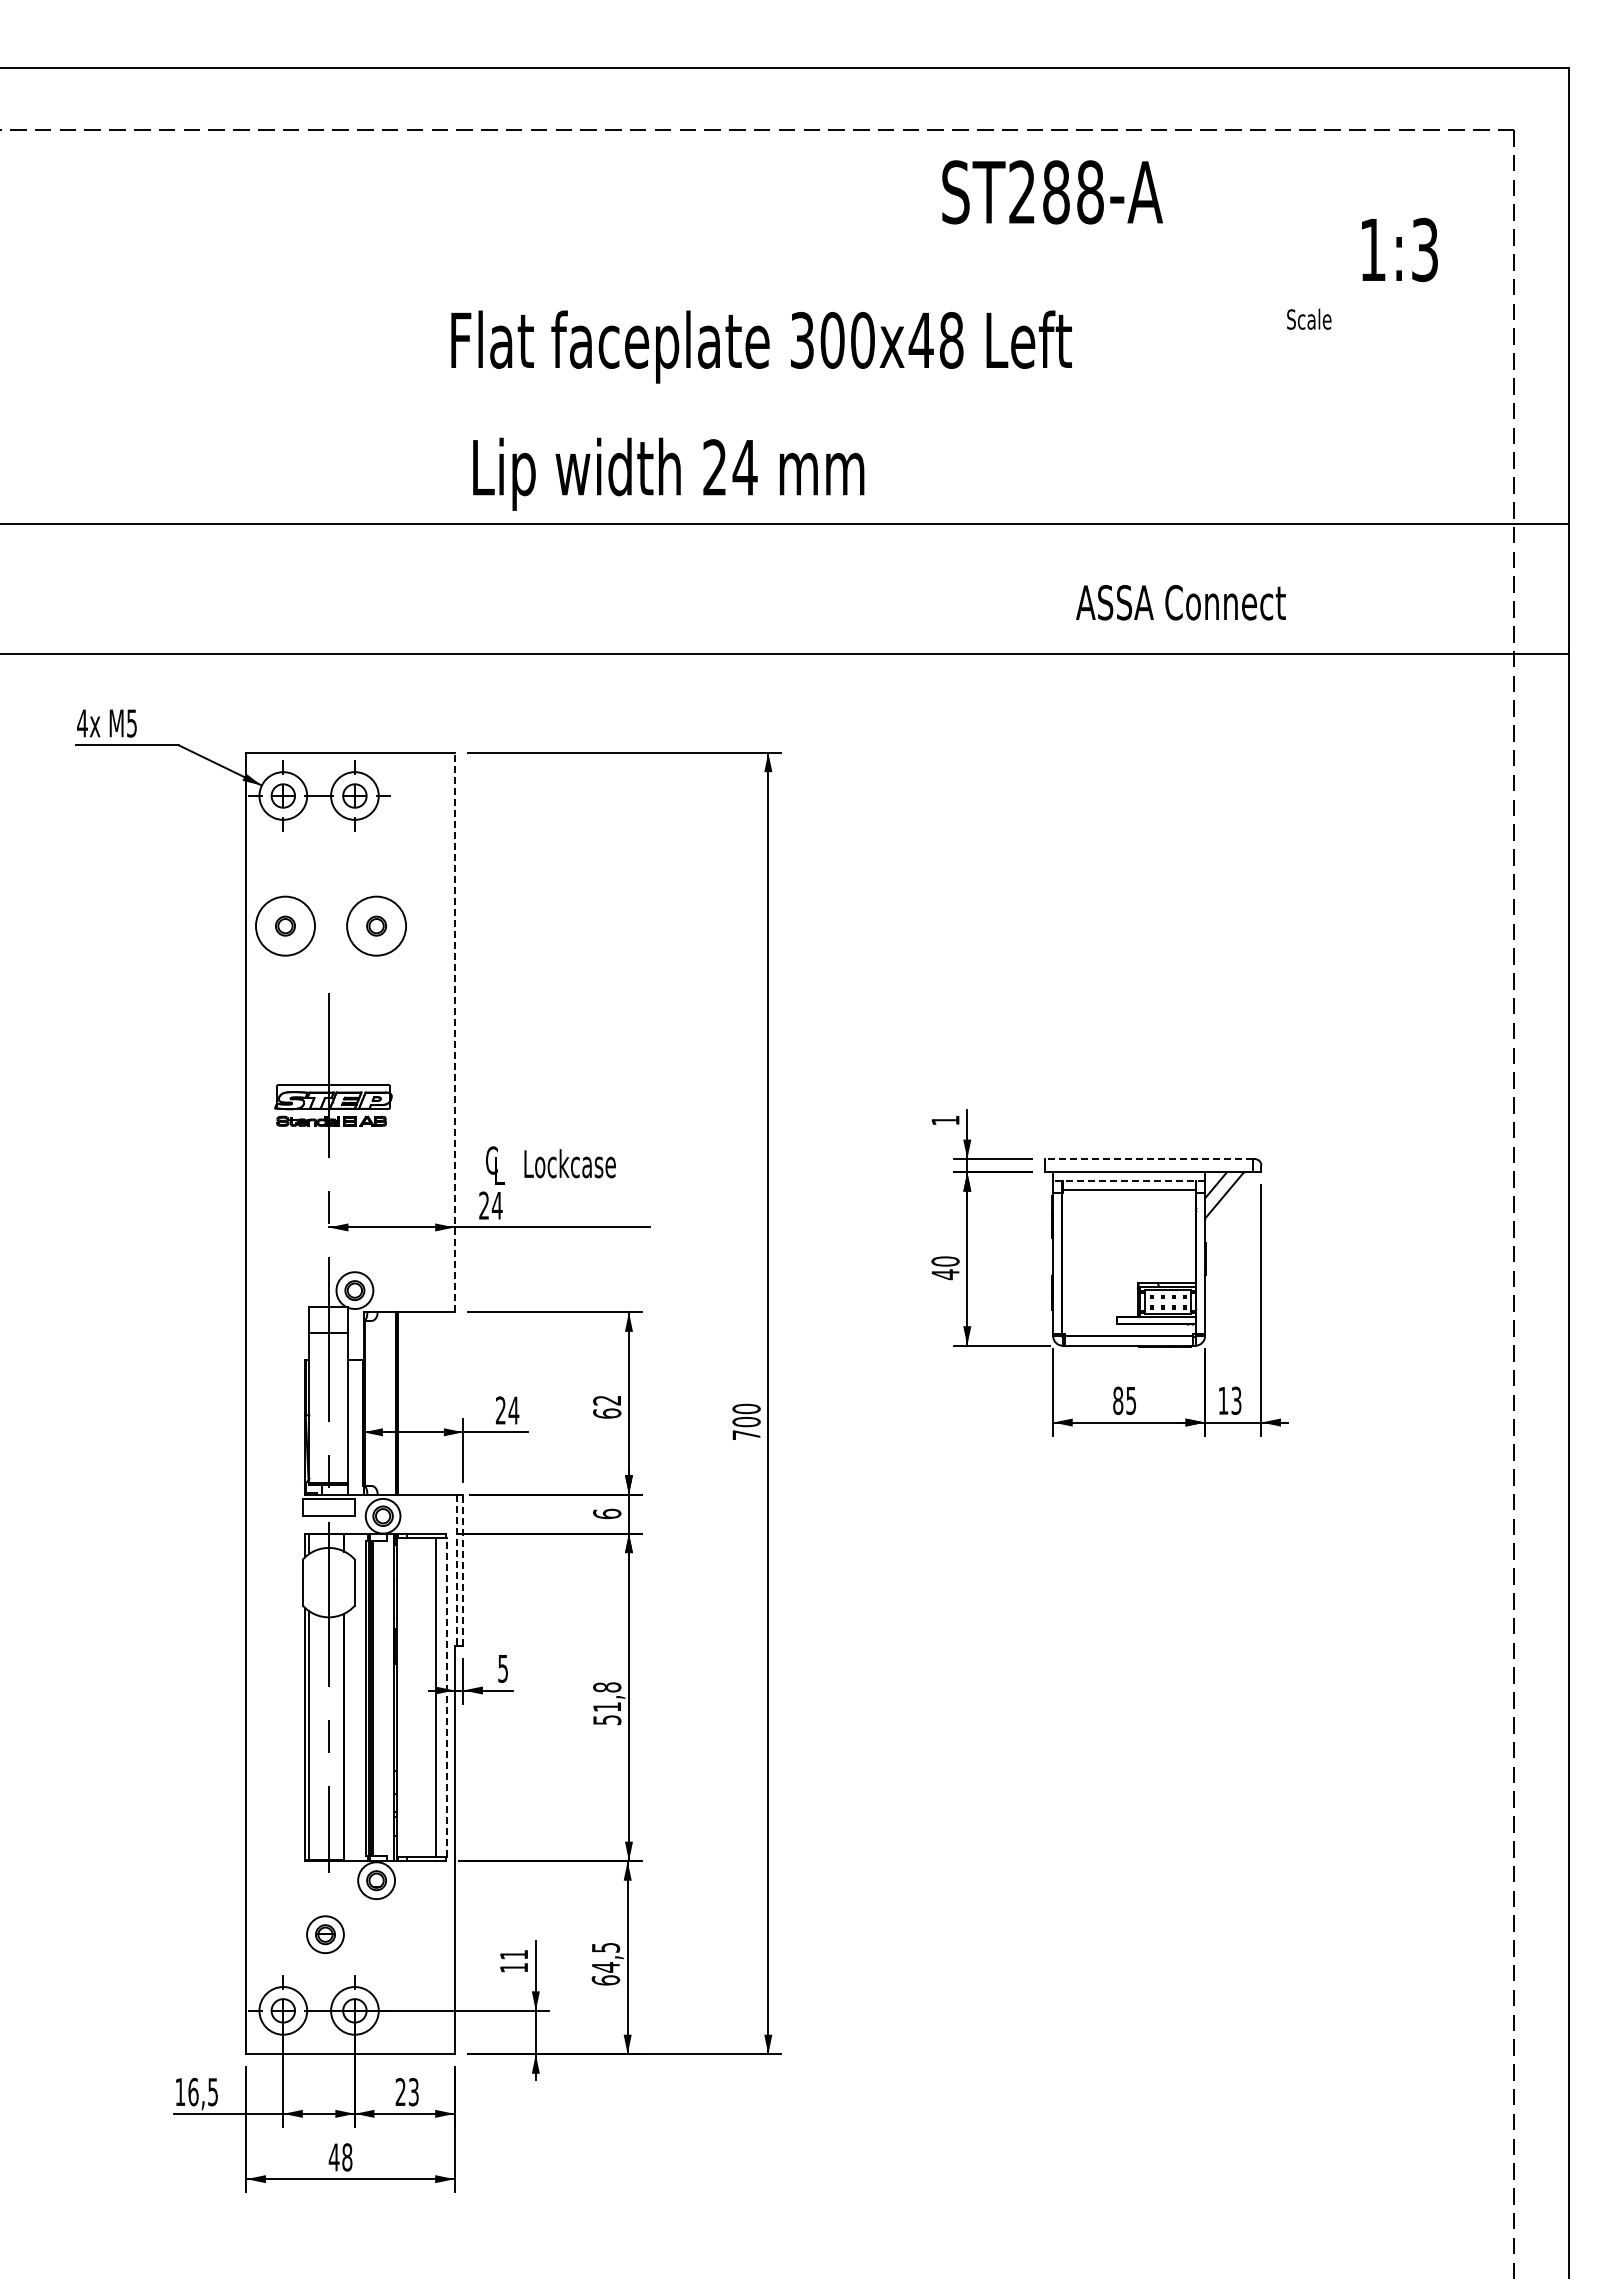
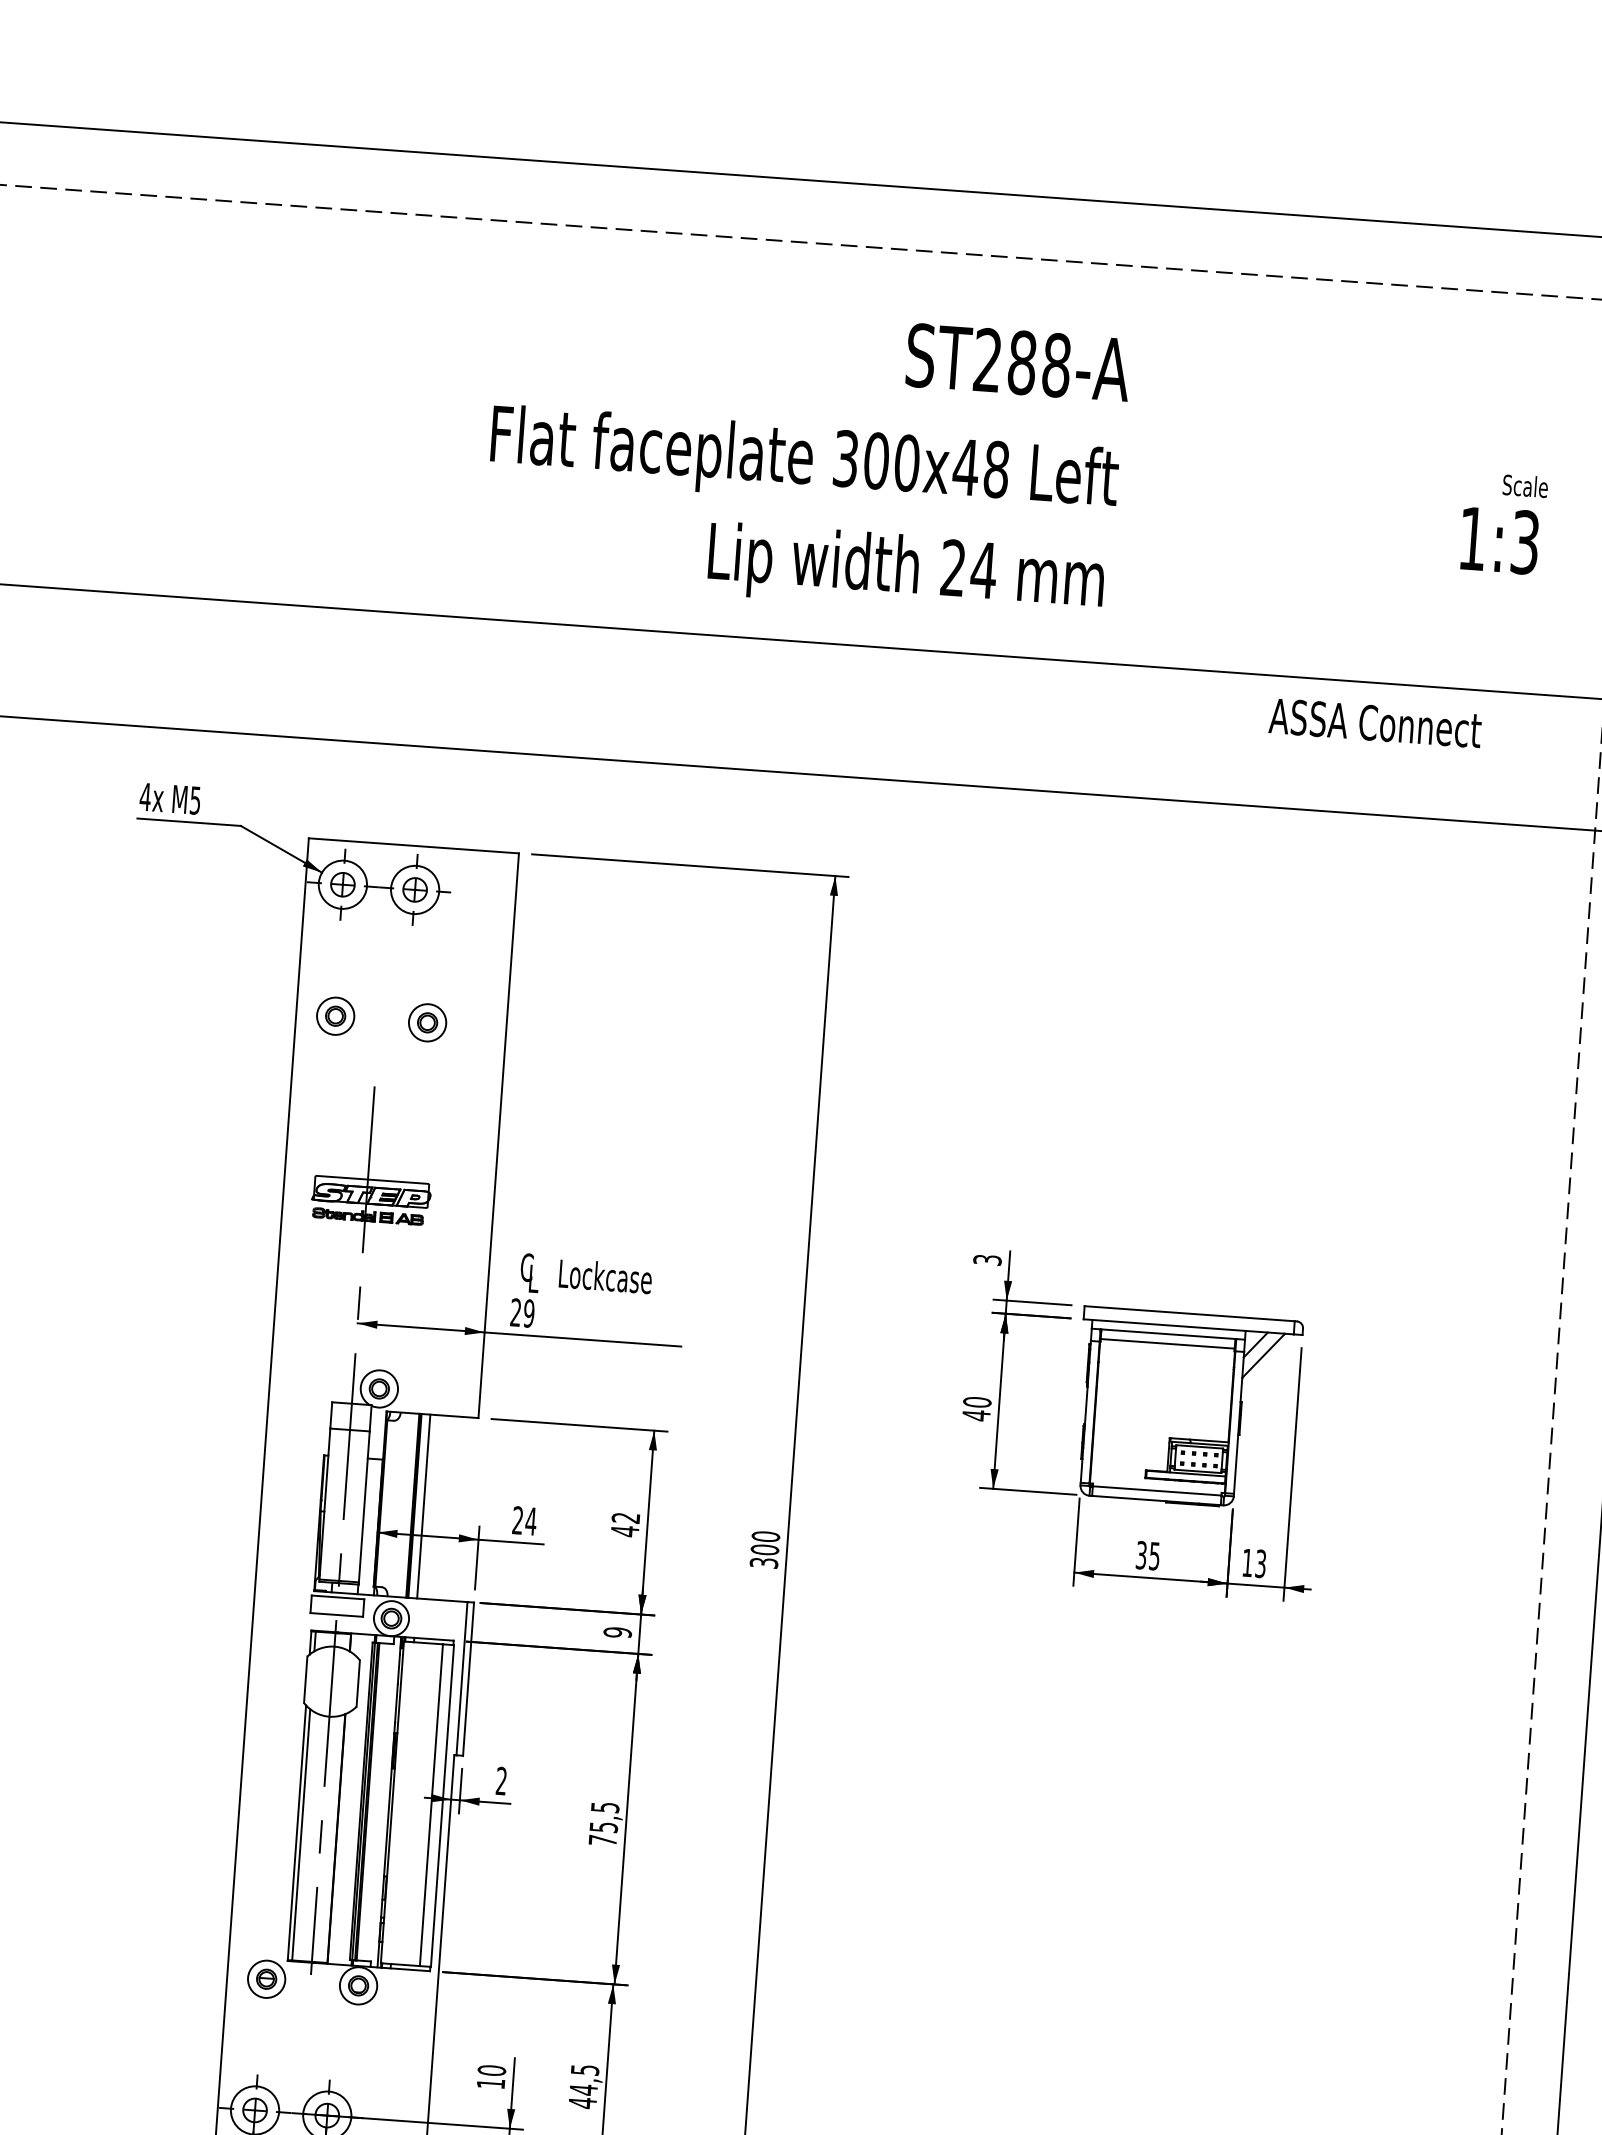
text: (1052, 192) -> (1018, 362), moved
text: (1399, 249) -> (1499, 540), moved
text: (1309, 318) -> (1525, 485), moved
text: (761, 346) -> (804, 462), moved
text: (668, 473) -> (906, 570), moved
text: (1180, 602) -> (1374, 722), moved
circle: (285, 925) -> (335, 1015), size x0.62
circle: (376, 925) -> (427, 1022), size x0.62
line: (454, 1032) -> (498, 1135), dashed -> solid
text: (945, 1120) -> (987, 1260), 1 -> 3
line: (1148, 1159) -> (1189, 1314), dashed -> solid
line: (1129, 1180) -> (1168, 1333), dashed -> solid
text: (496, 1205) -> (528, 1313), 24 -> 29
text: (1118, 1400) -> (1141, 1555), 85 -> 35
line: (406, 1403) -> (423, 1506), added
text: (607, 1413) -> (625, 1531), 62 -> 42
text: (746, 1435) -> (763, 1563), 700 -> 300
text: (607, 1513) -> (618, 1632), 6 -> 9
line: (456, 1570) -> (461, 1678), dashed -> solid
line: (463, 1570) -> (468, 1679), dashed -> solid
text: (502, 1668) -> (500, 1780), 5 -> 2
line: (446, 1696) -> (442, 1805), dashed -> solid
text: (607, 1703) -> (604, 1823), 51,8 -> 75,5
part: (325, 1934) -> (266, 1979), moved
text: (514, 1954) -> (492, 2070), 11 -> 10
text: (605, 1980) -> (582, 2103), 64,5 -> 44,5

